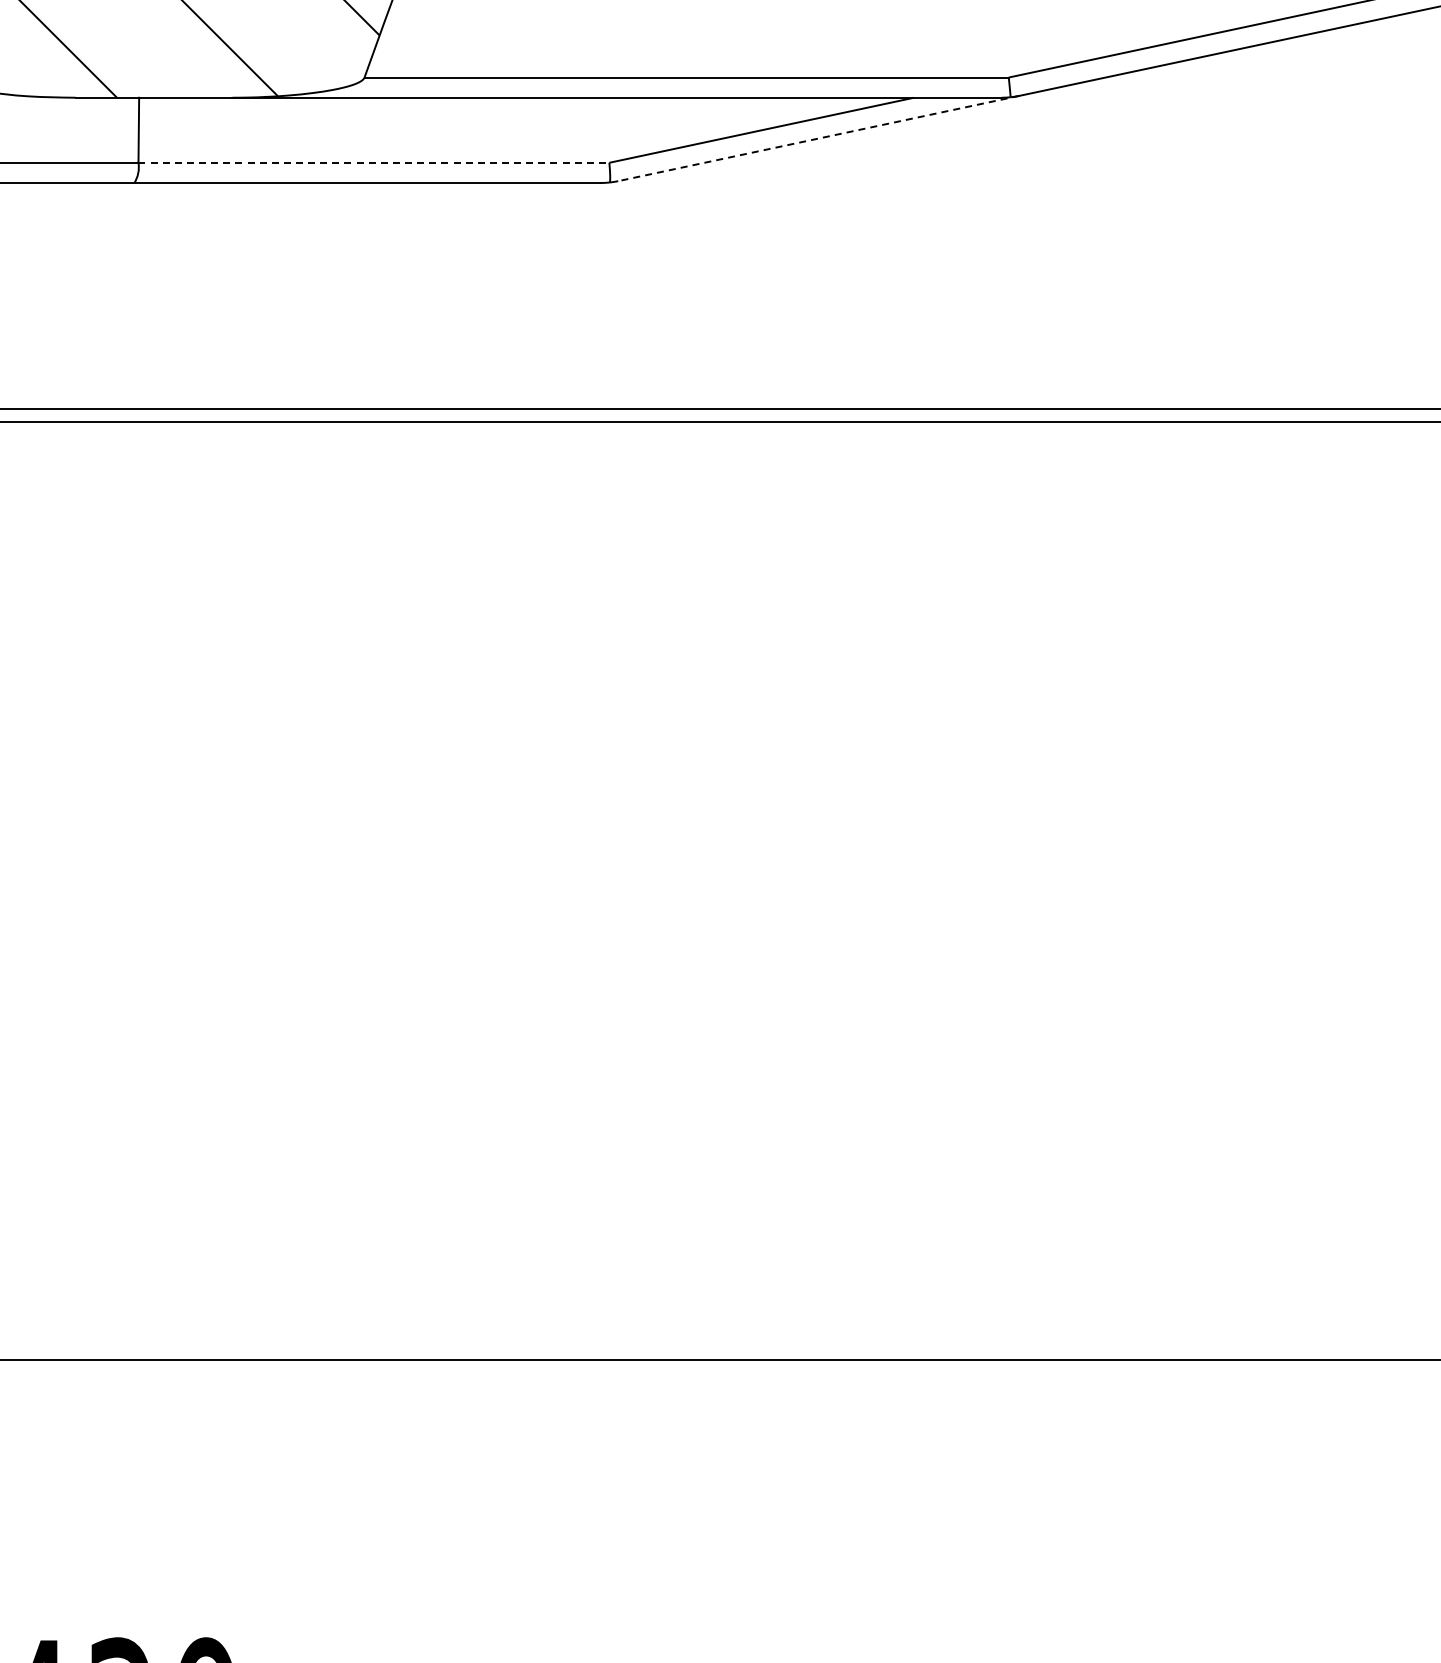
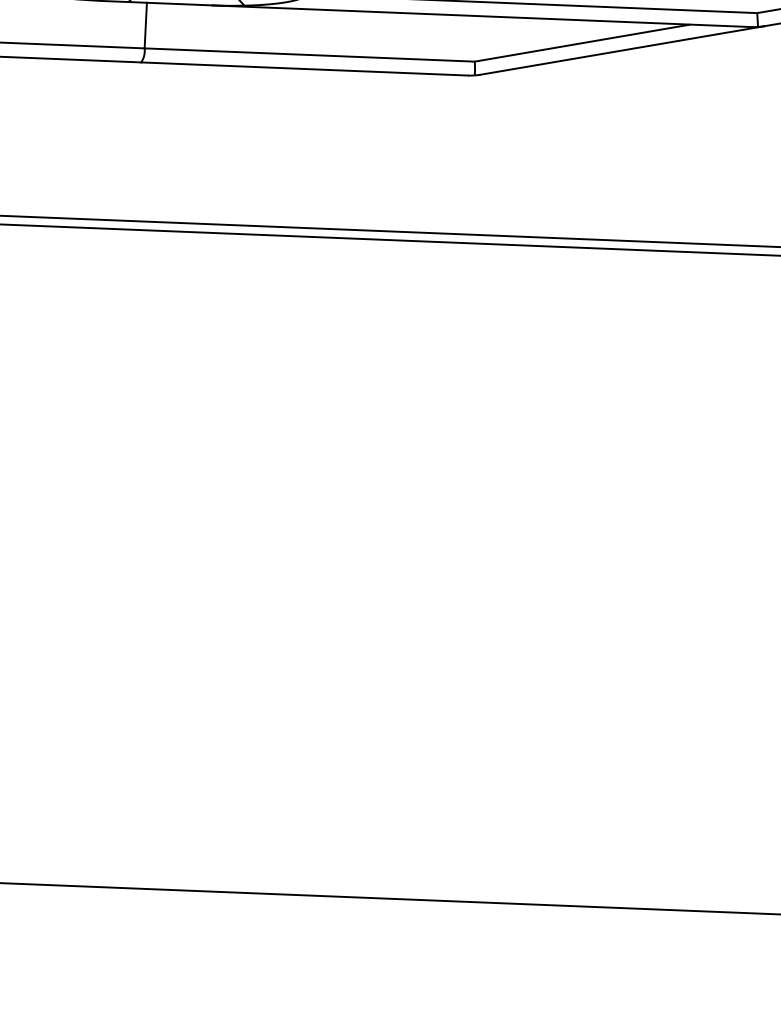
line: (818, 138) -> (622, 50), dashed -> solid
line: (374, 162) -> (310, 54), dashed -> solid

